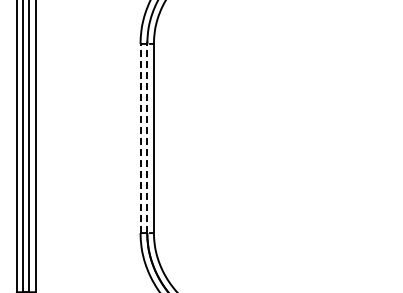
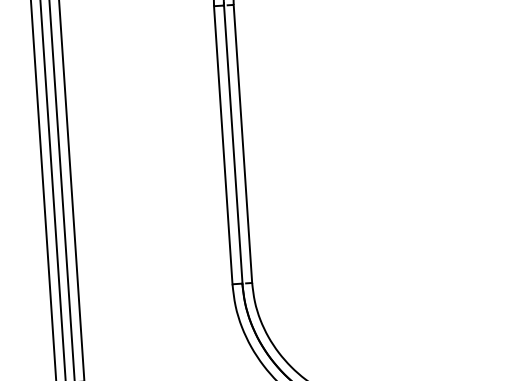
line: (140, 138) -> (223, 145), dashed -> solid
line: (147, 138) -> (233, 144), dashed -> solid

